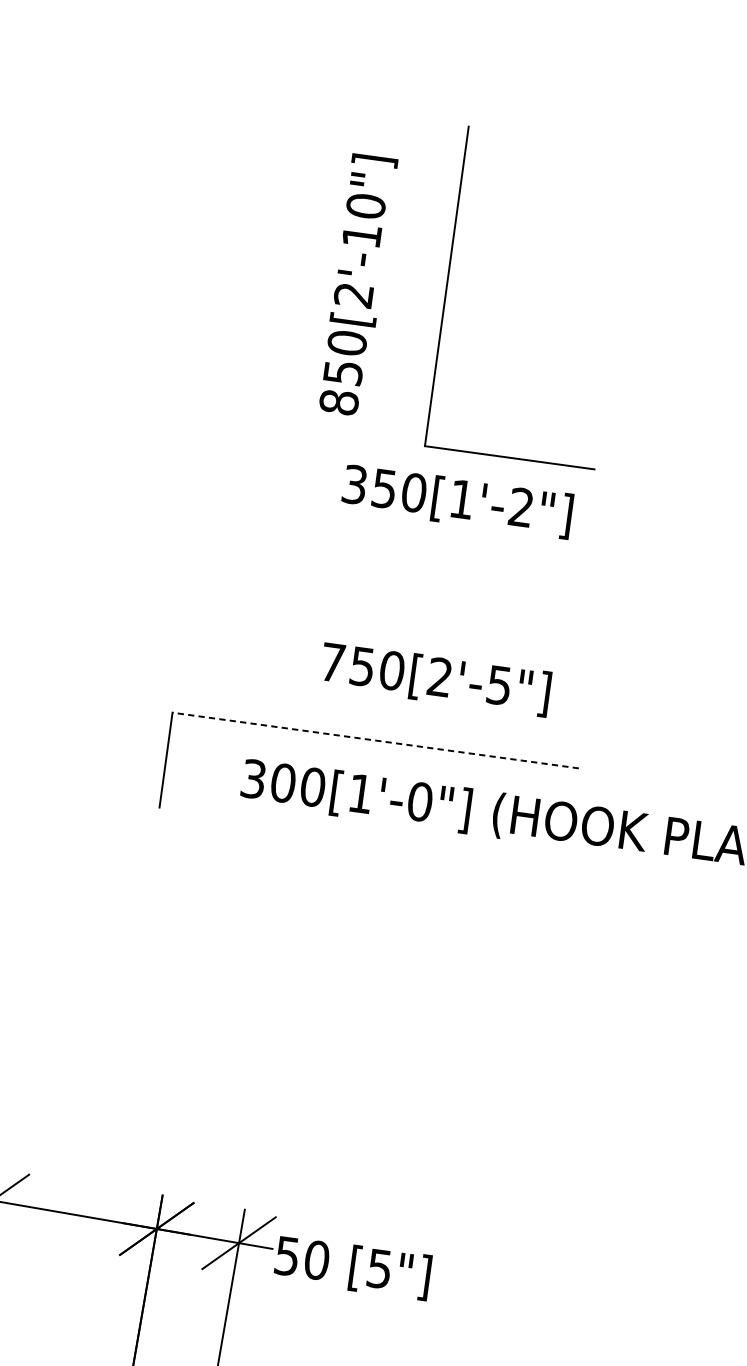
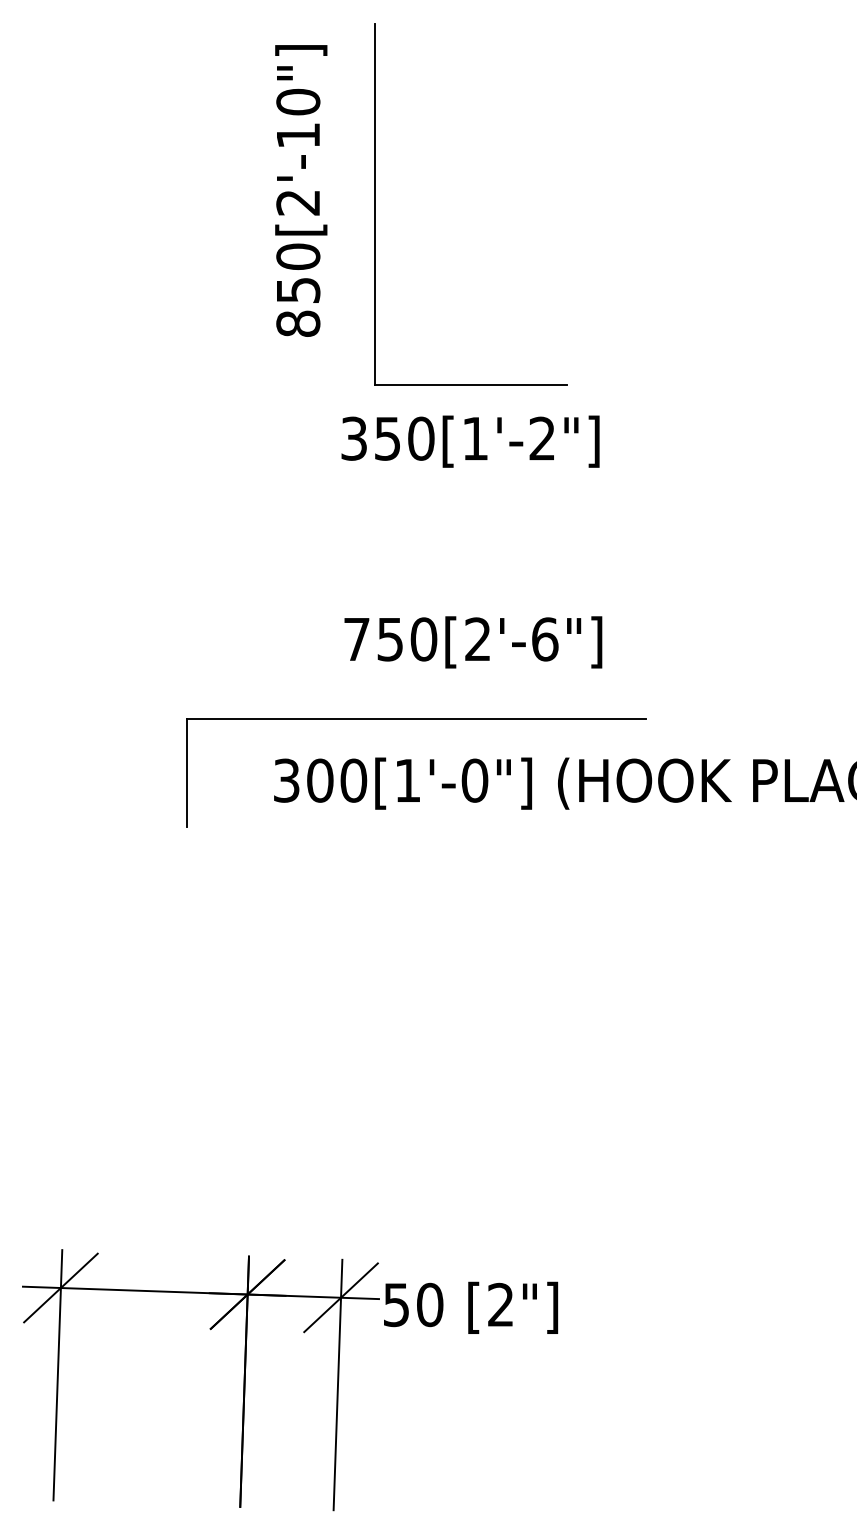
text: (358, 284) -> (301, 190), moved
part: (447, 286) -> (375, 204), moved
text: (499, 685) -> (545, 639), 750[2'-5"] -> 750[2'-6"]
line: (375, 740) -> (416, 719), dashed -> solid
text: (379, 1268) -> (500, 1304), [5"] -> [2"]

